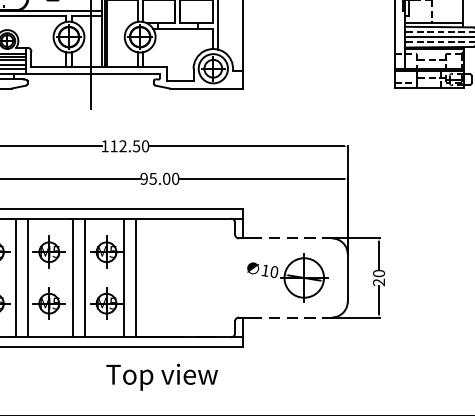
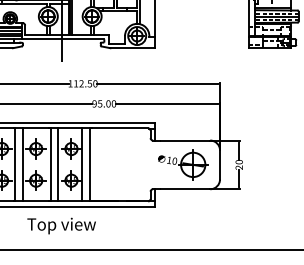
line: (291, 238) -> (185, 140), dashed -> solid
line: (291, 317) -> (185, 189), dashed -> solid
text: (161, 376) -> (61, 225), moved

